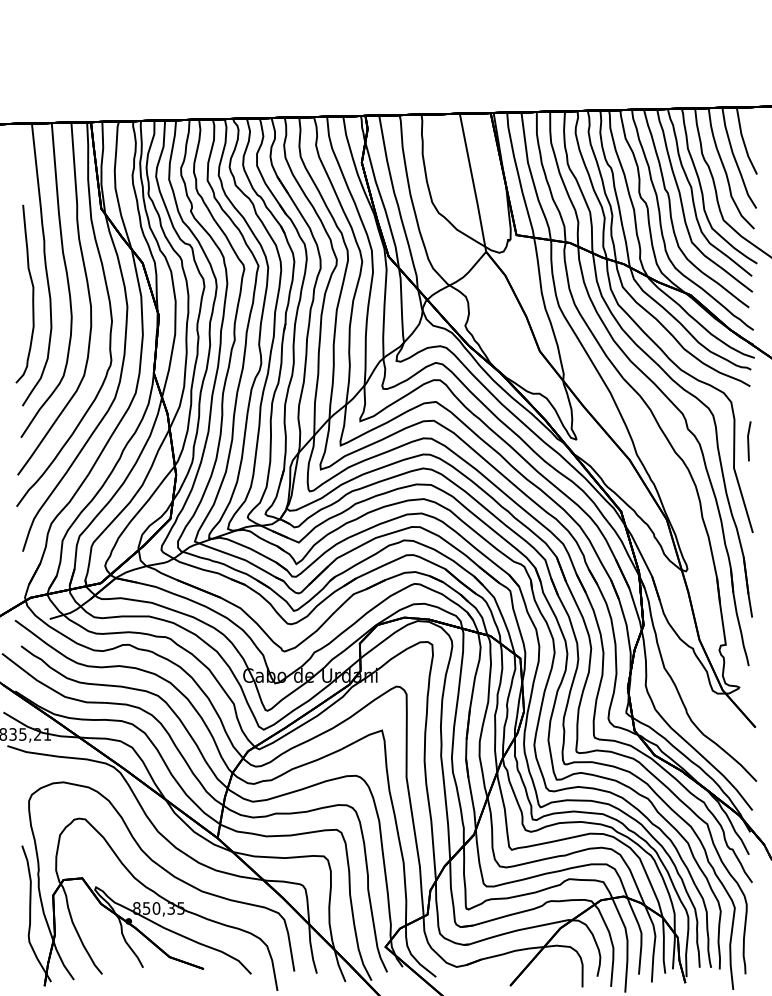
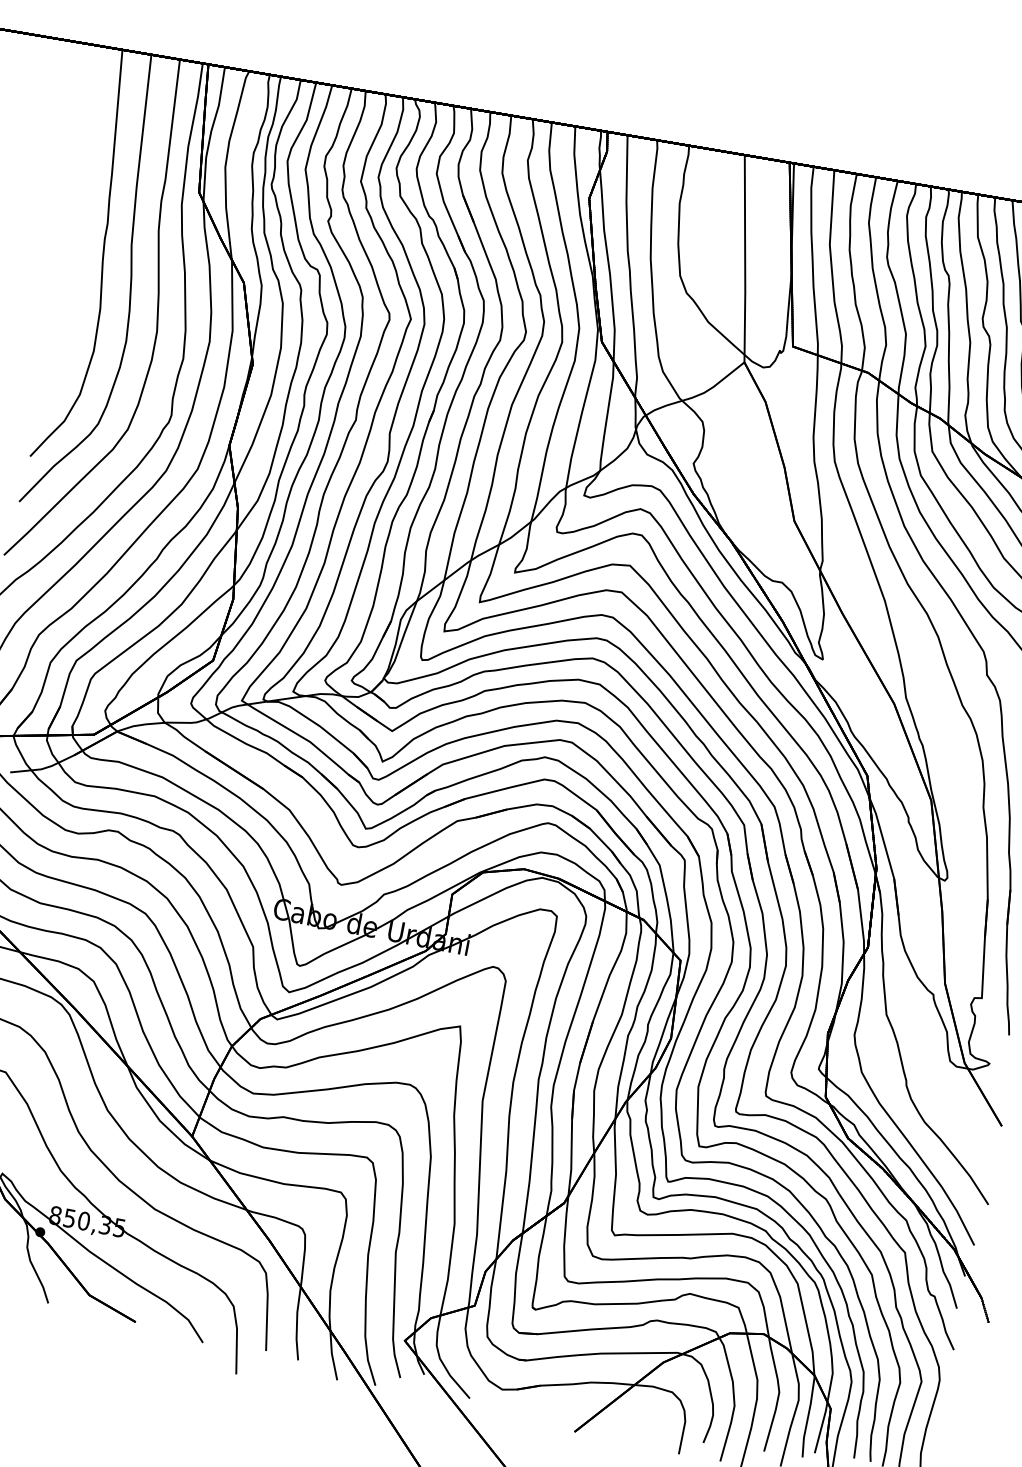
part: (32, 293) -> (75, 296), removed

